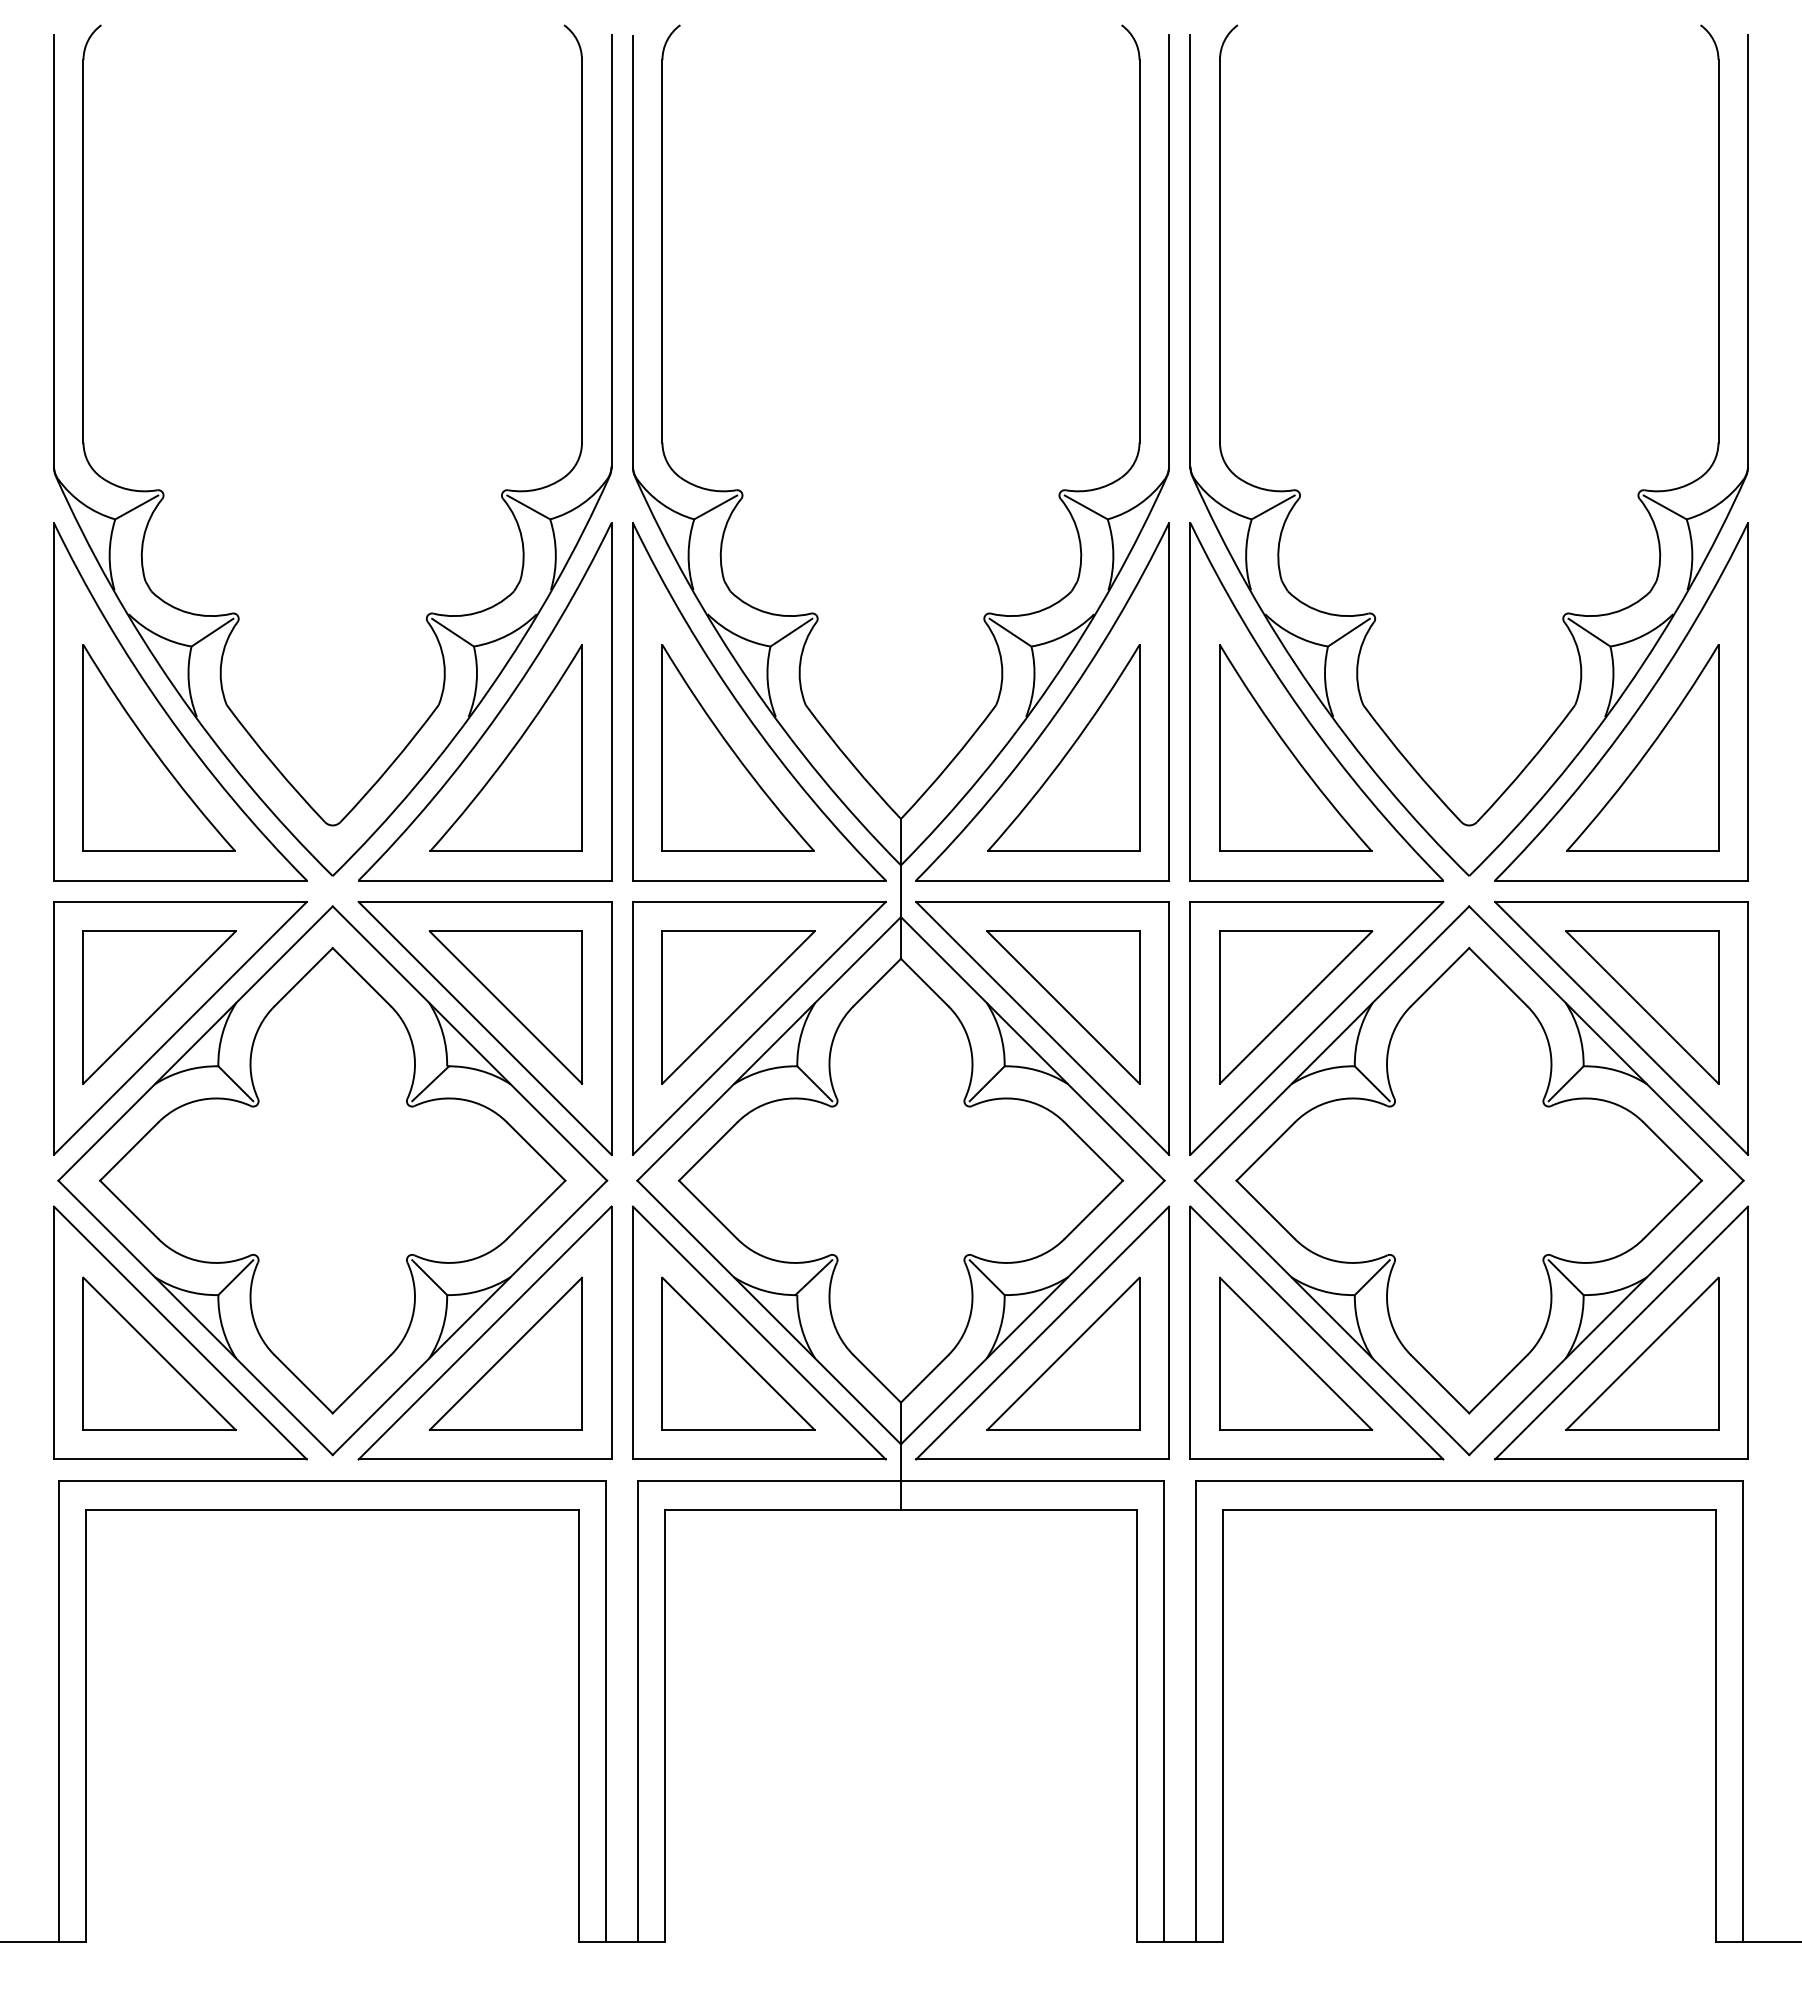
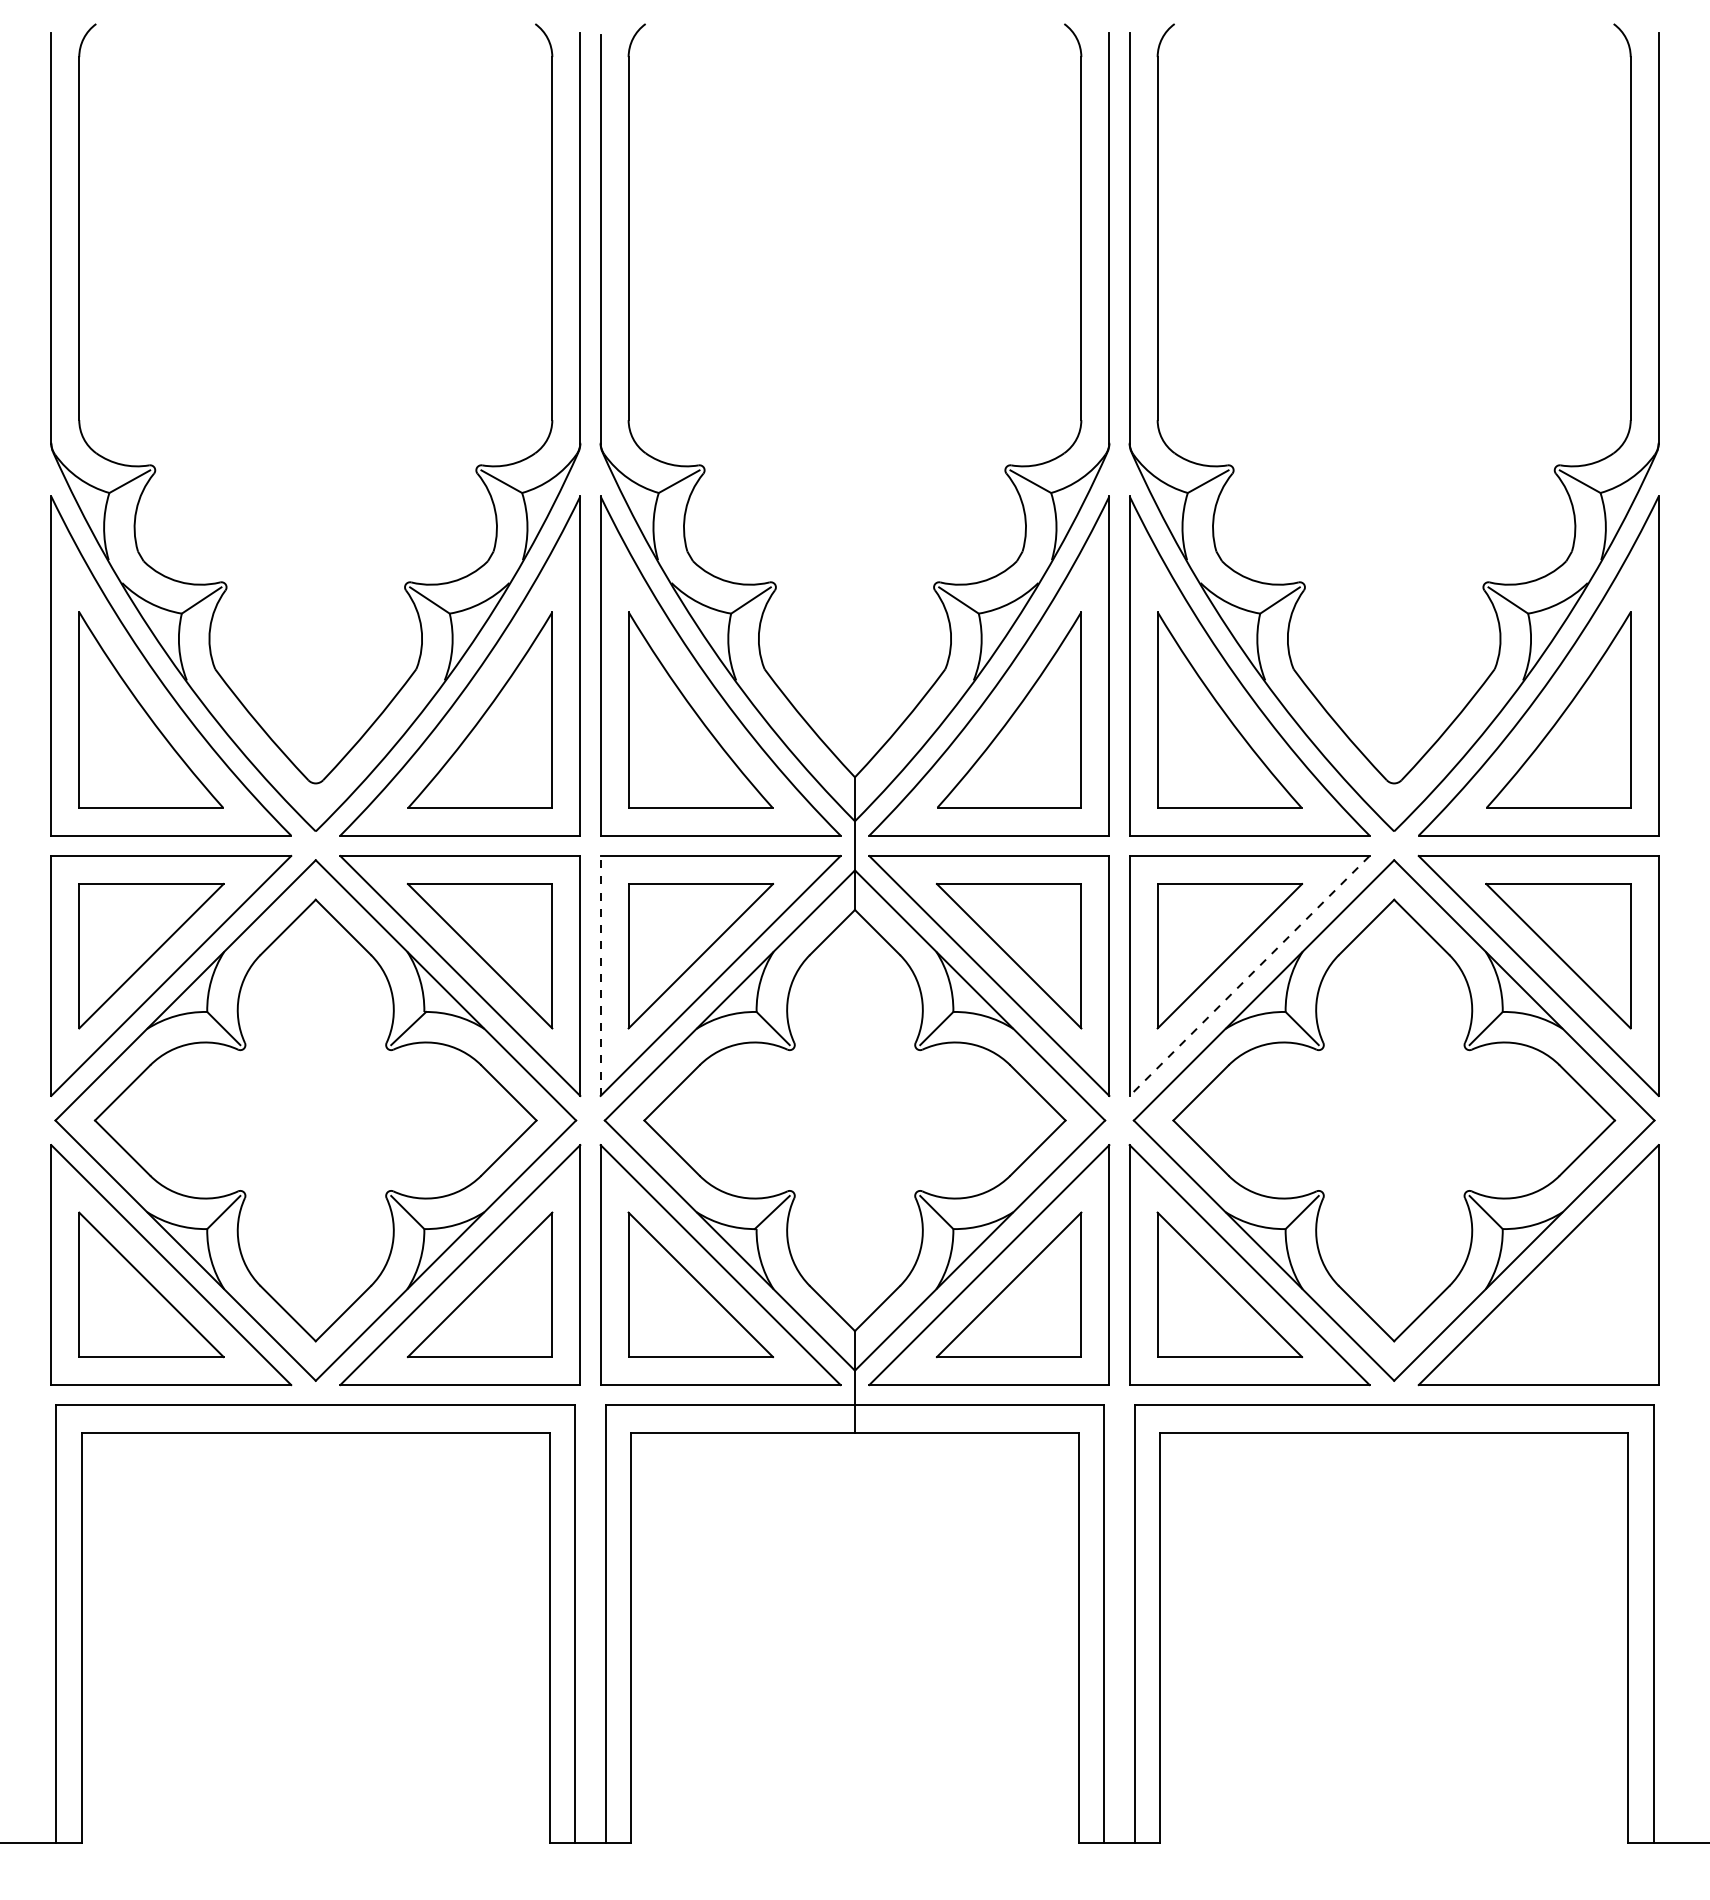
line: (632, 1027) -> (600, 975), solid -> dashed
line: (1316, 1028) -> (1249, 976), solid -> dashed
part: (1642, 1353) -> (1558, 1284), removed

